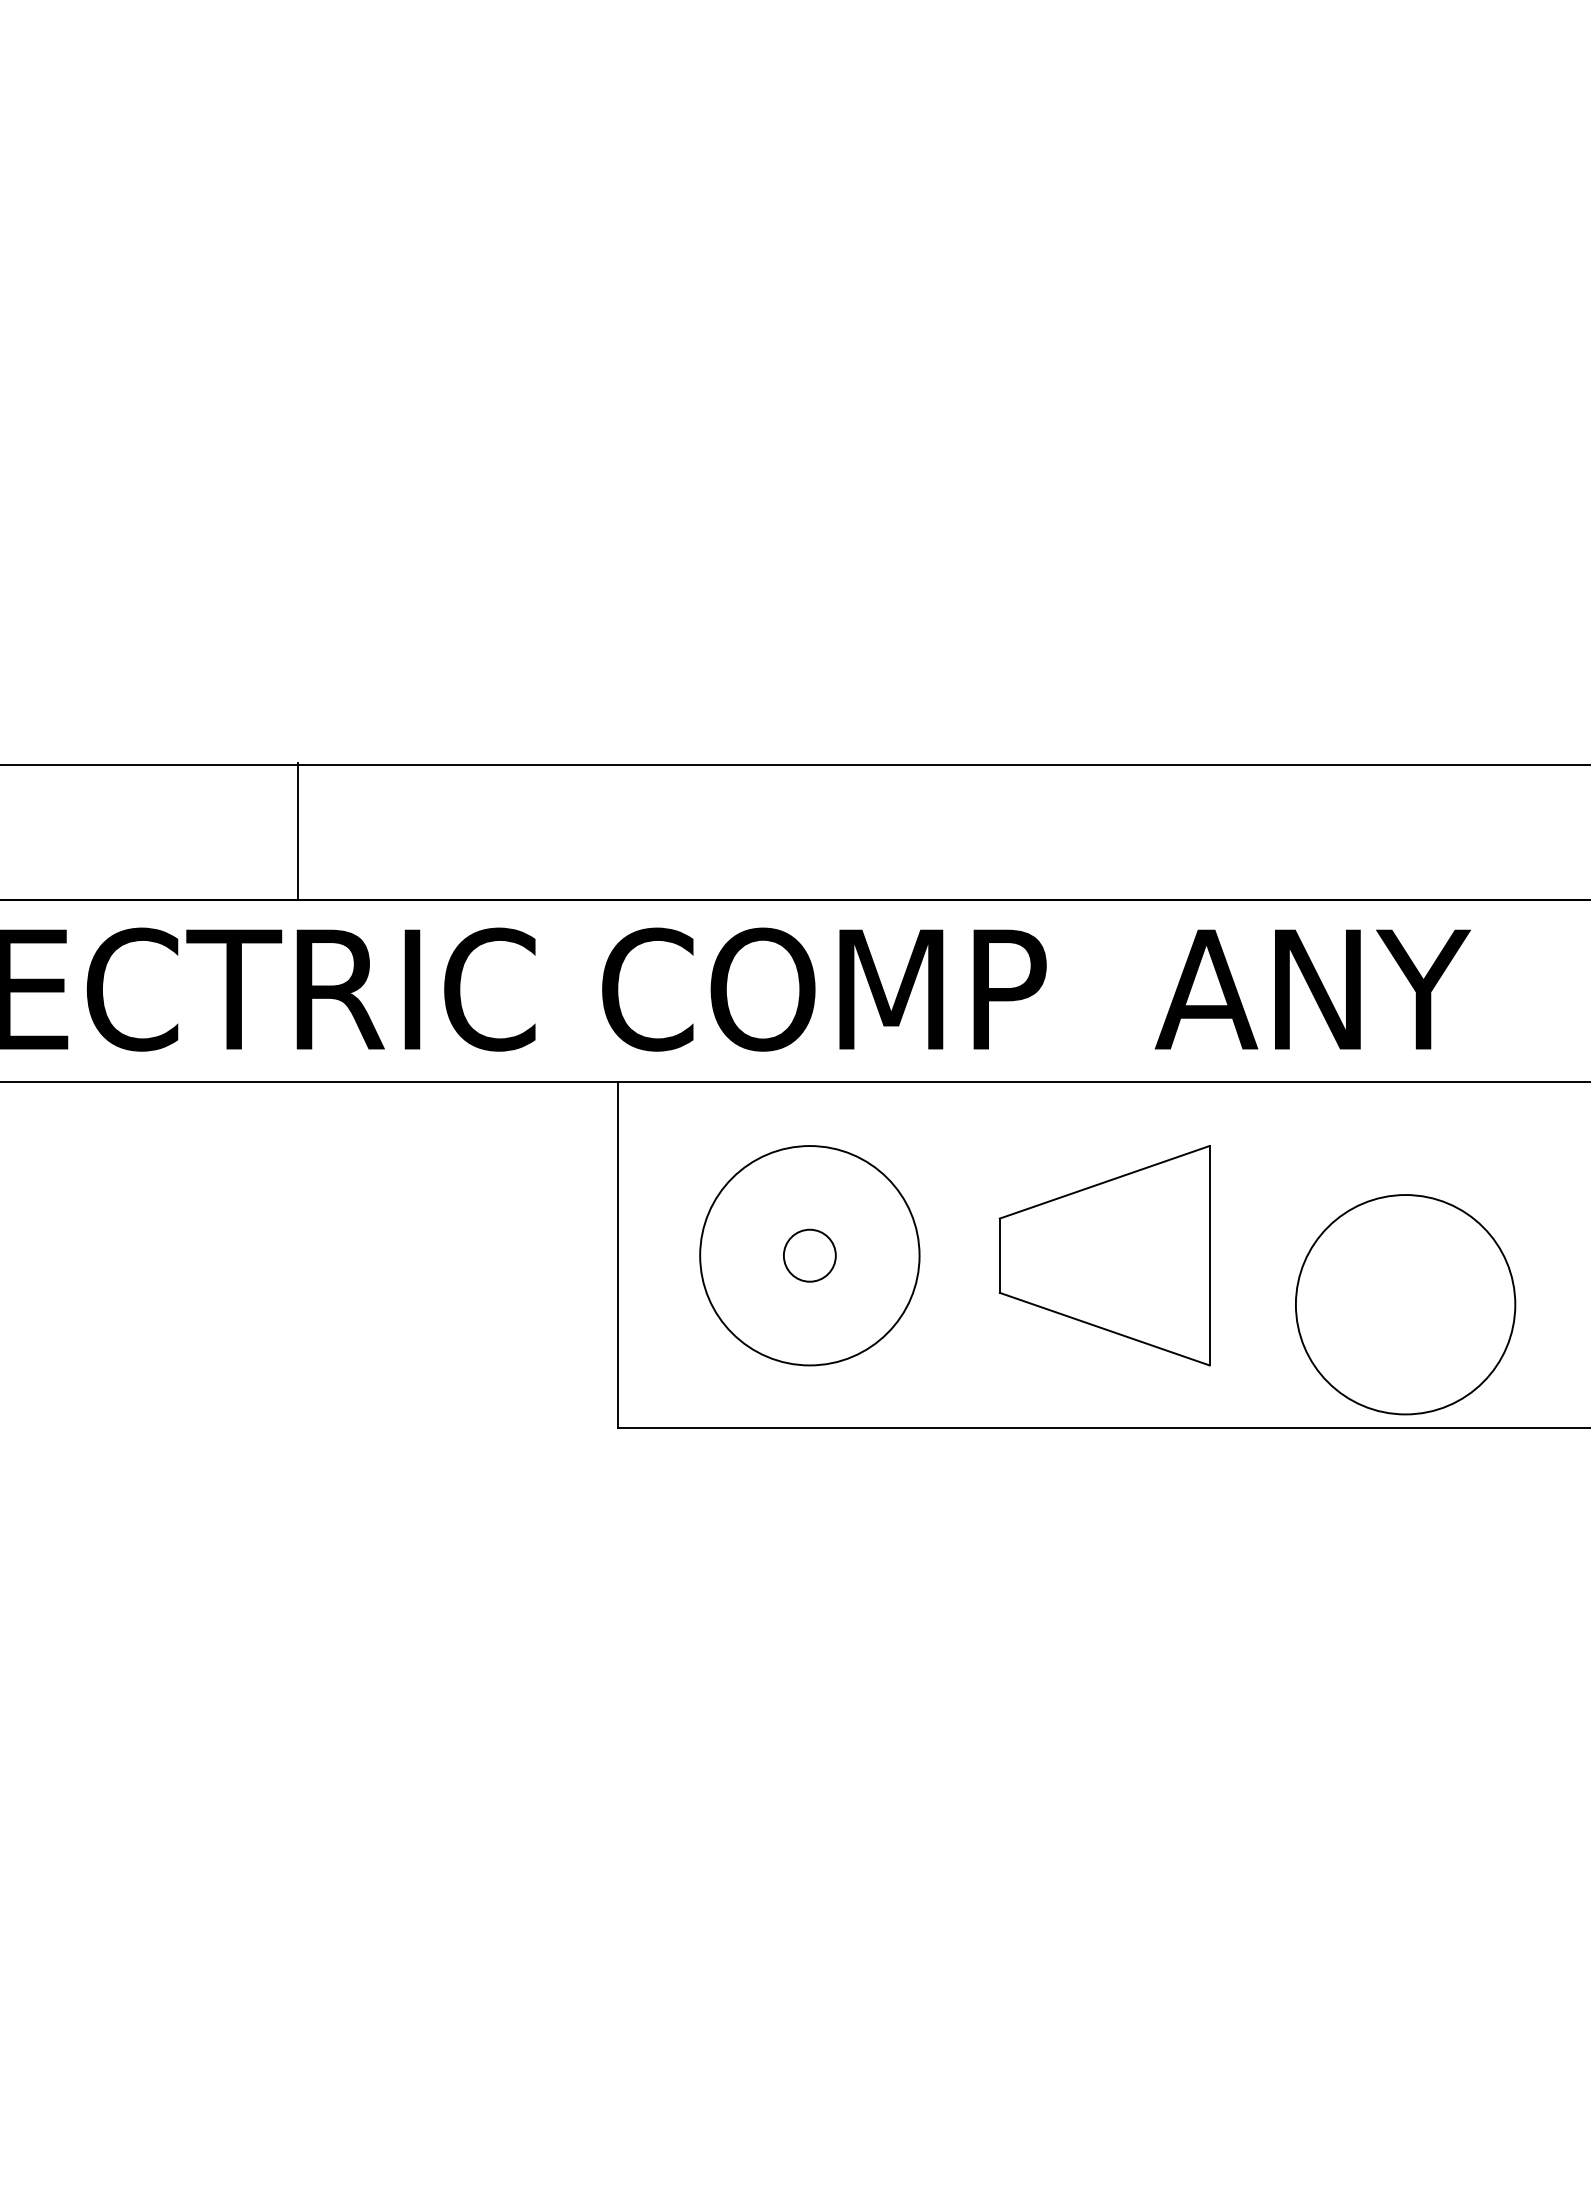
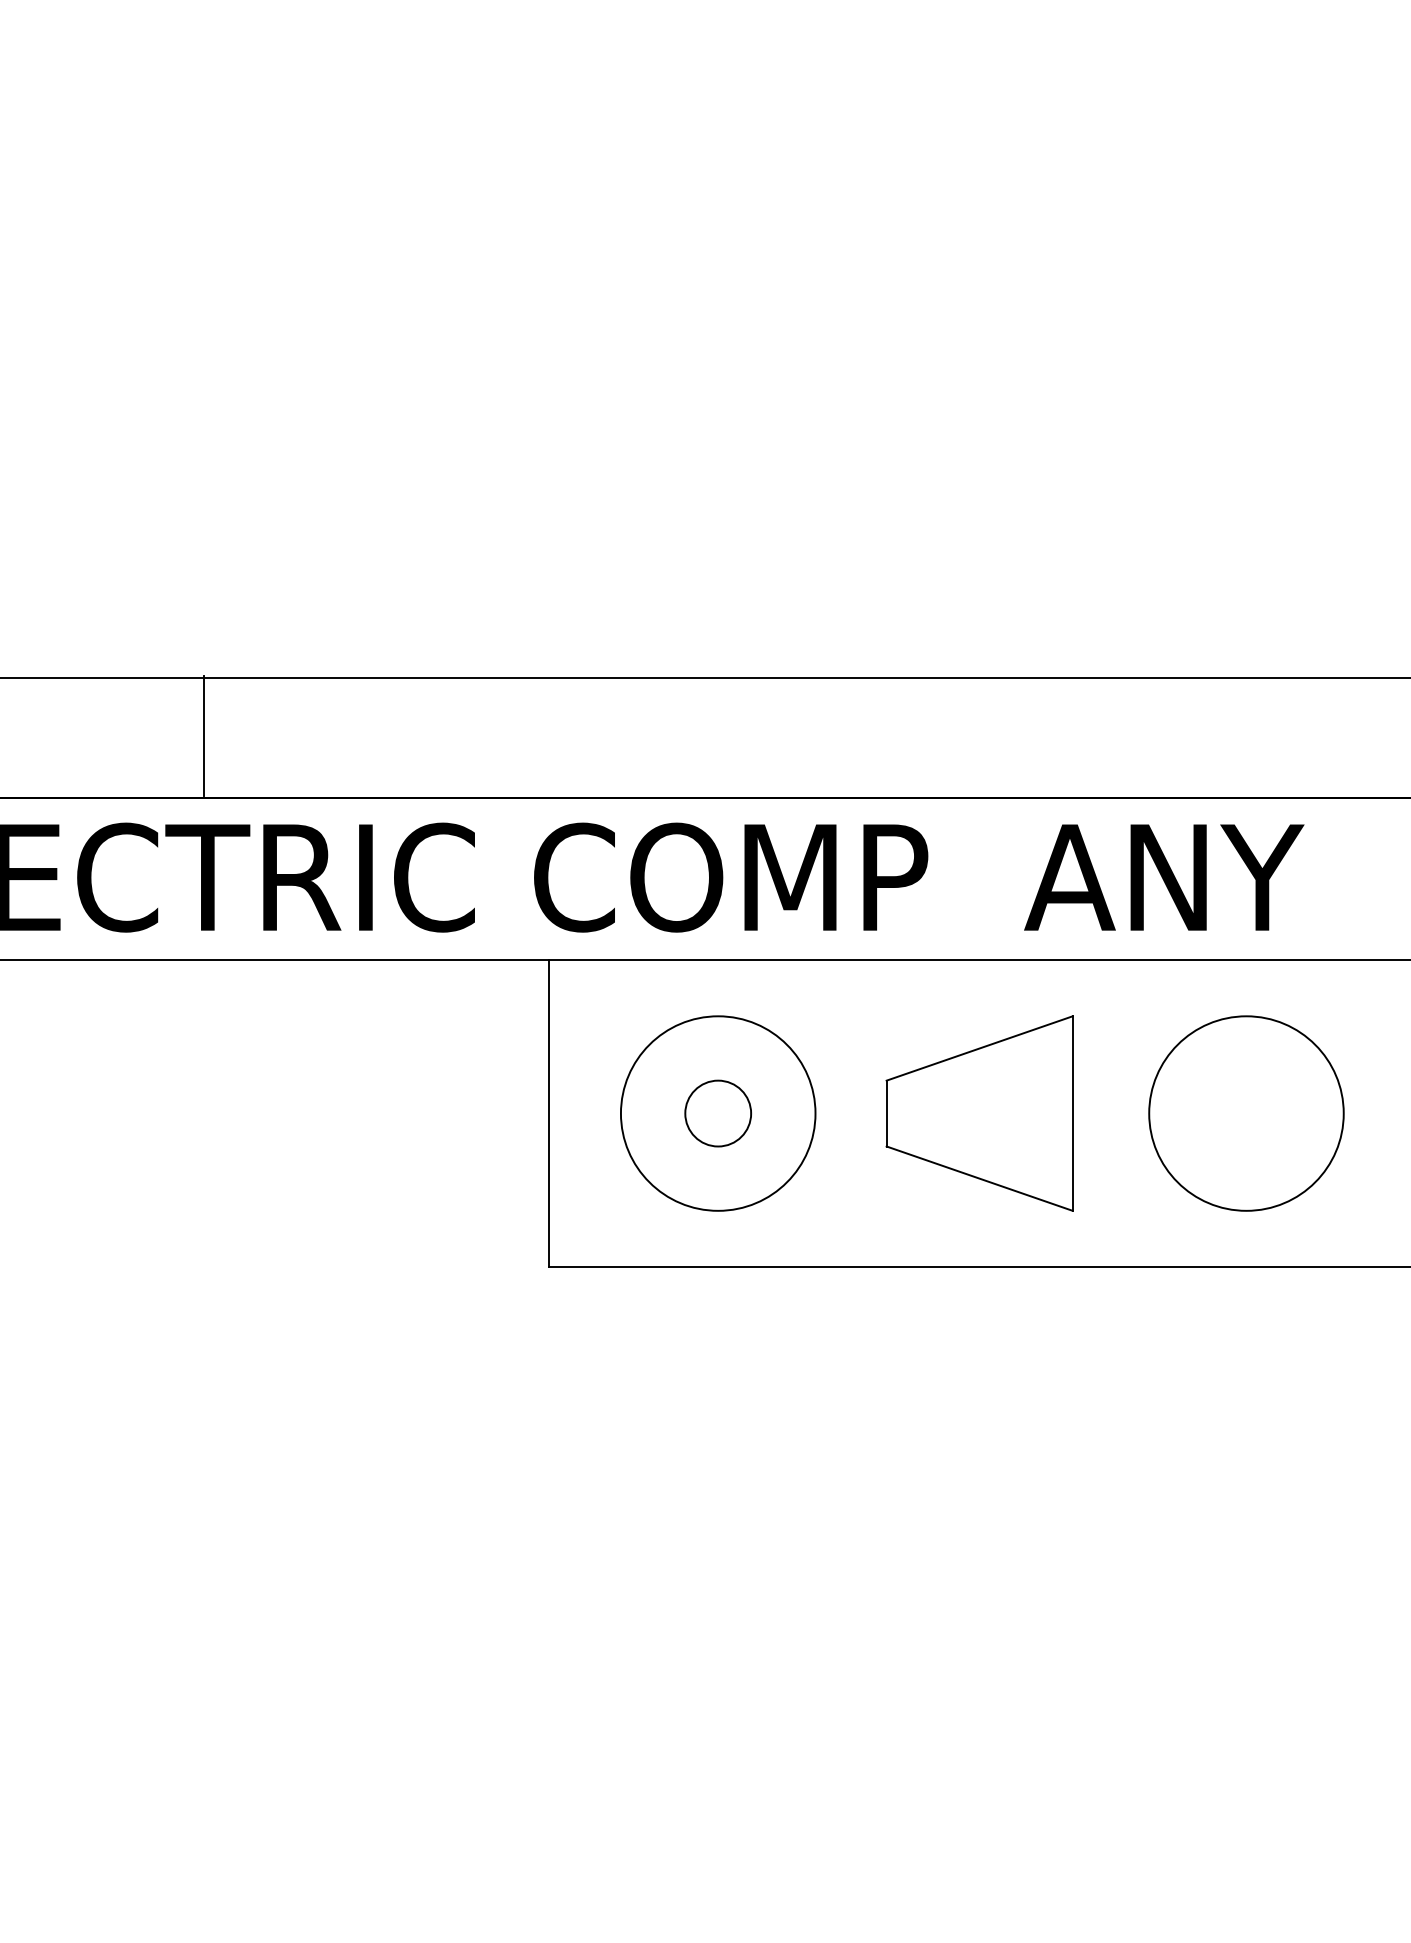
line: (298, 829) -> (204, 735), moved
circle: (809, 1255) -> (717, 1113), size x1.43
circle: (1405, 1304) -> (1246, 1113), moved

